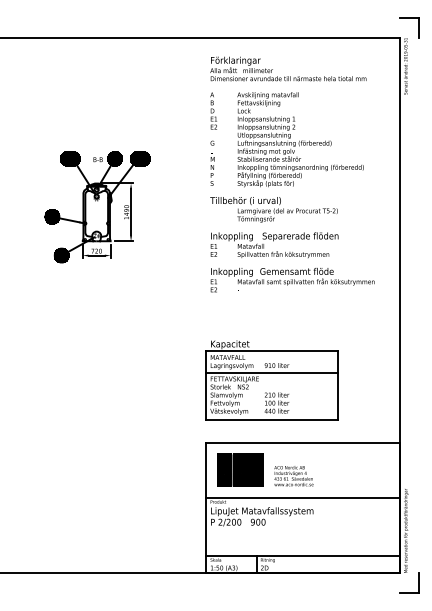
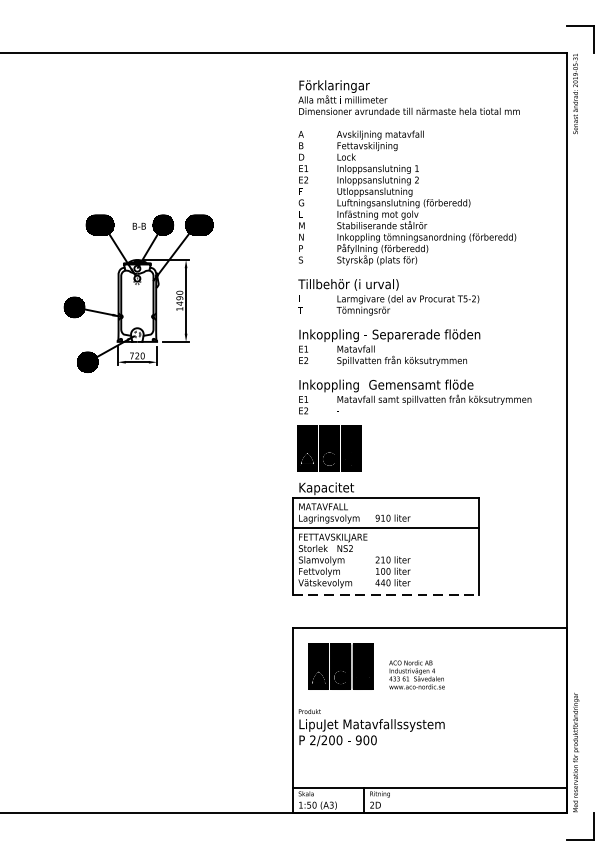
part: (232, 315) -> (329, 447), added
line: (272, 419) -> (386, 594), solid -> dashed
line: (302, 497) -> (429, 705), removed

